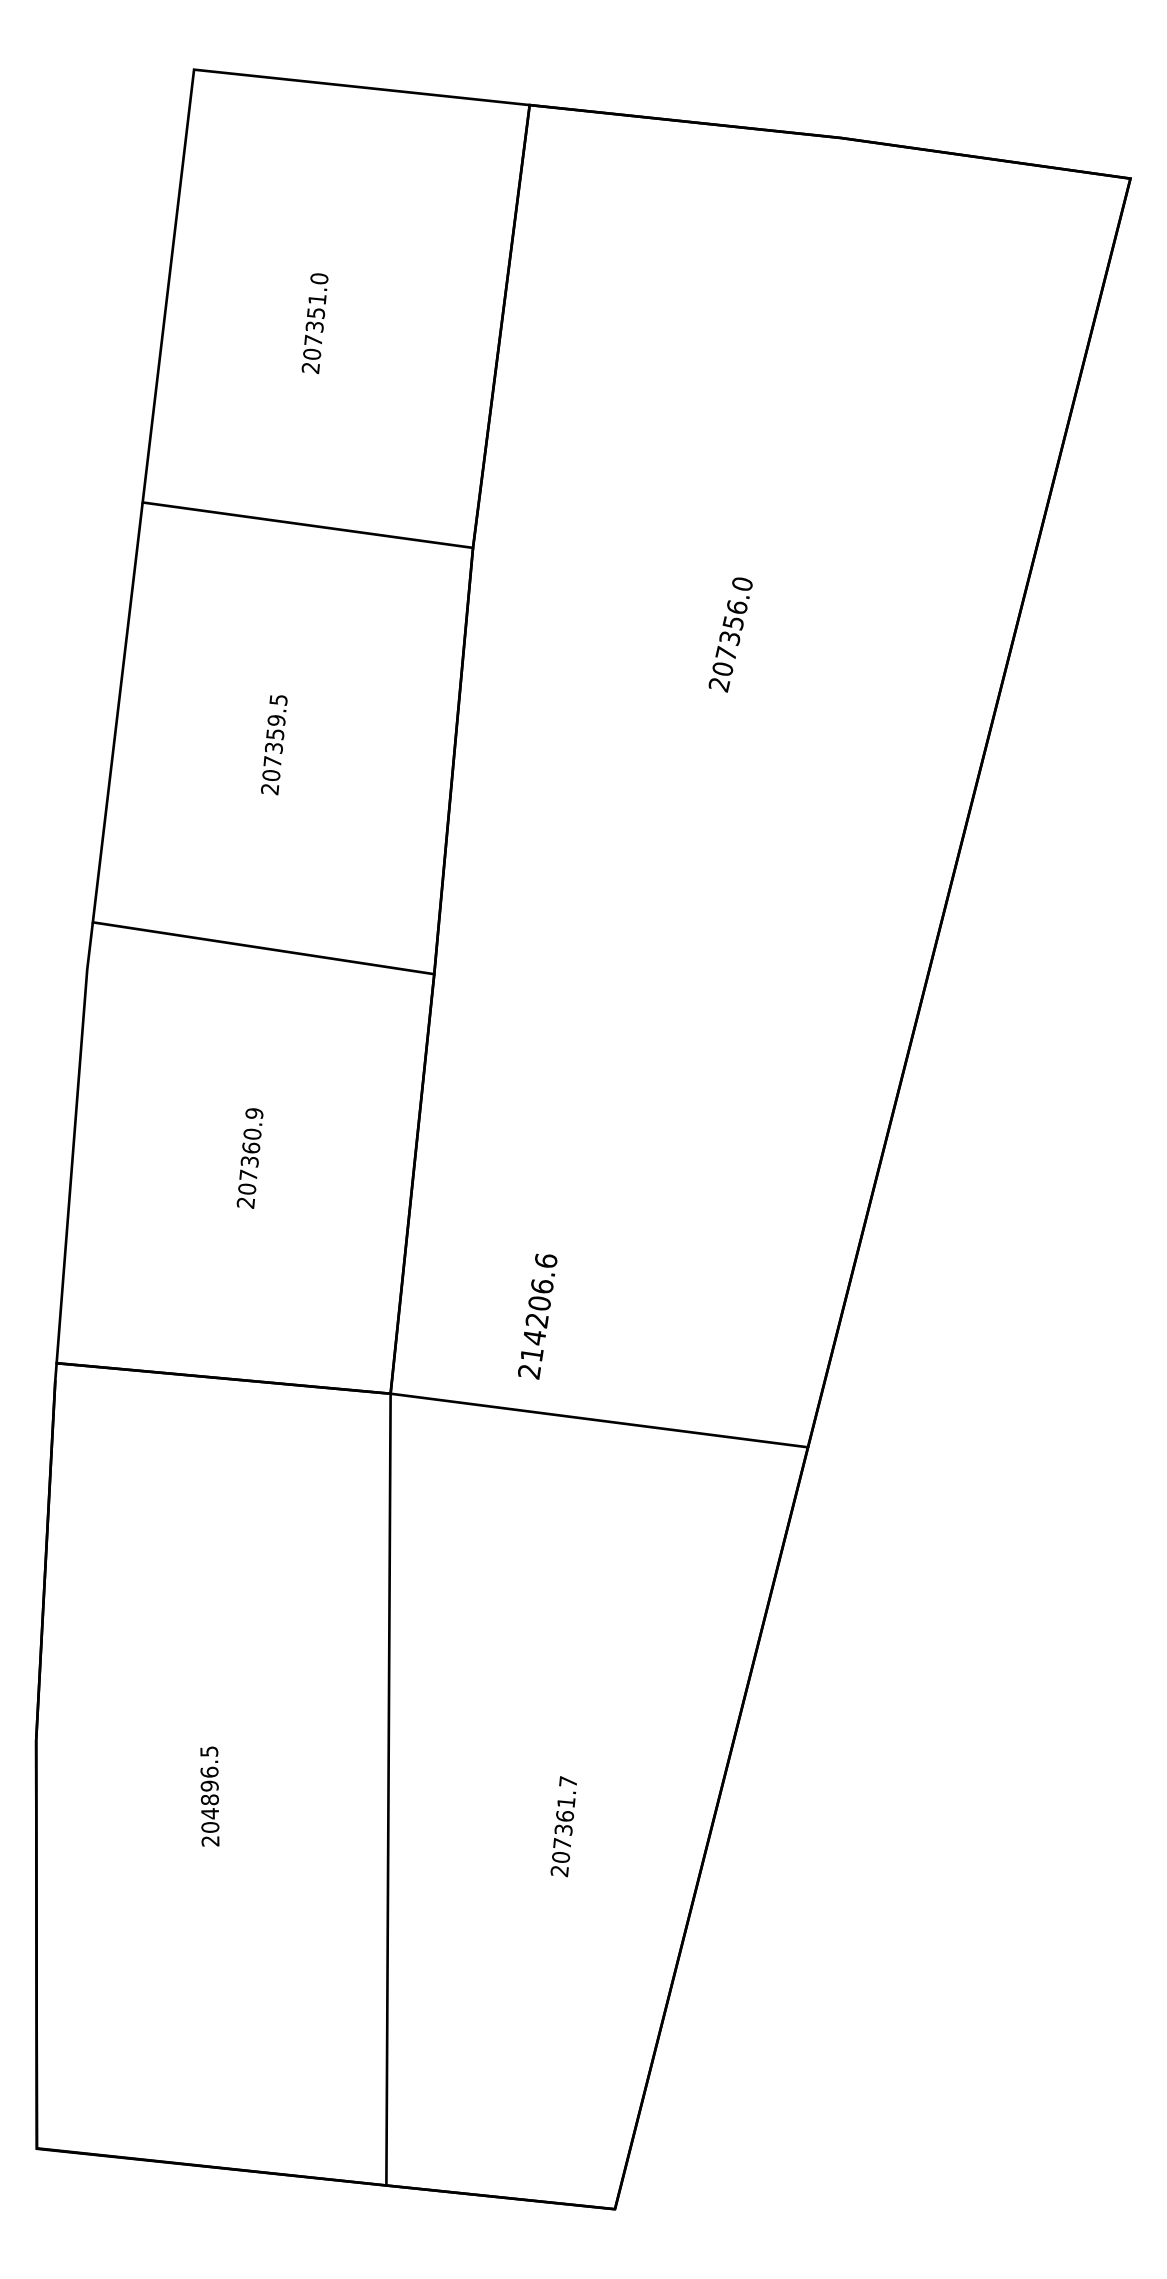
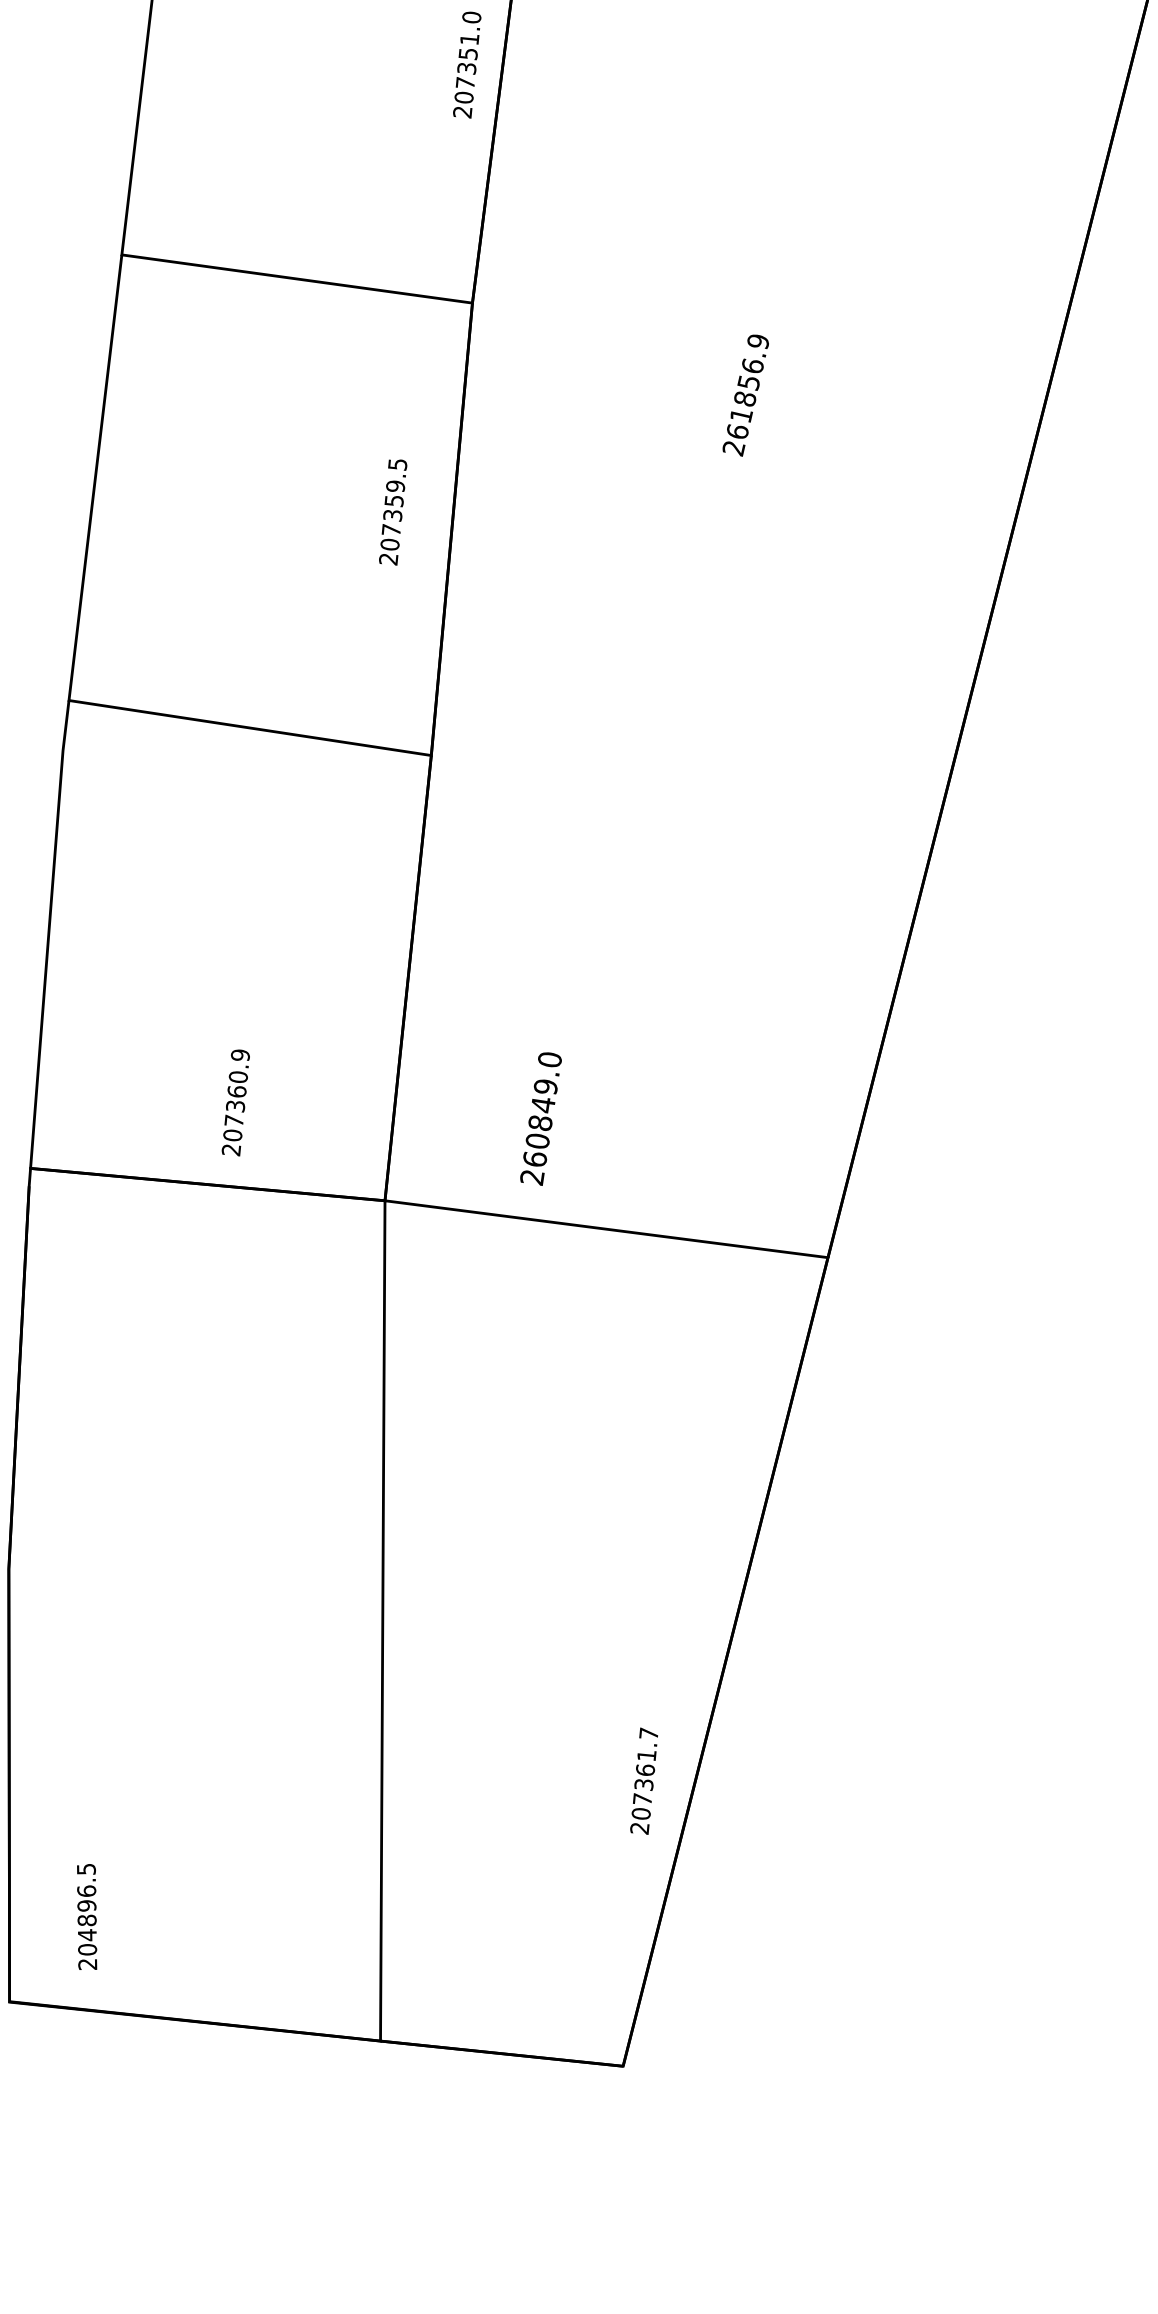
text: (314, 323) -> (466, 64), moved
text: (732, 626) -> (747, 386), 207356.0 -> 261856.9
text: (274, 745) -> (393, 512), moved
text: (249, 1158) -> (235, 1102), moved
text: (539, 1307) -> (543, 1109), 214206.6 -> 260849.0
text: (209, 1796) -> (86, 1916), moved
text: (563, 1826) -> (643, 1781), moved

